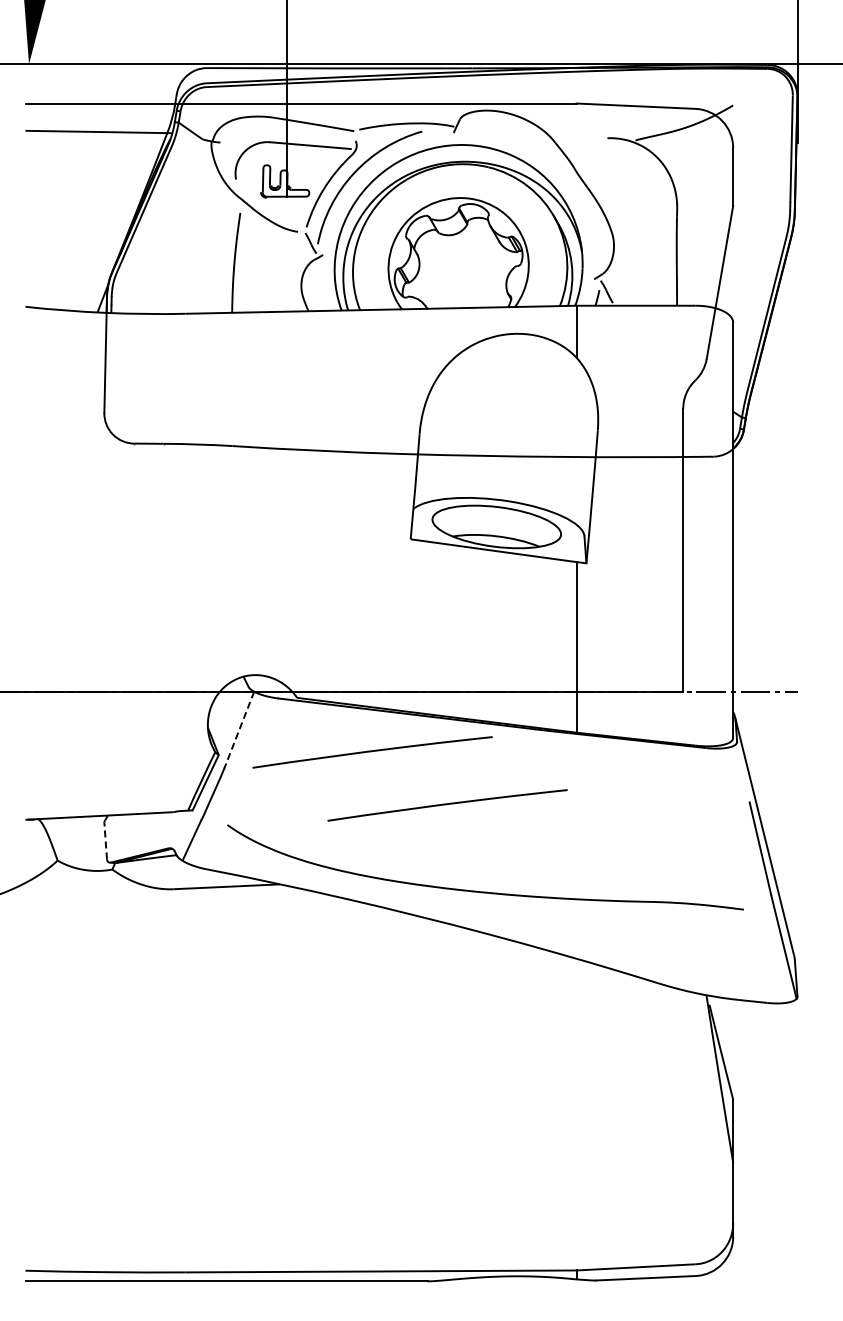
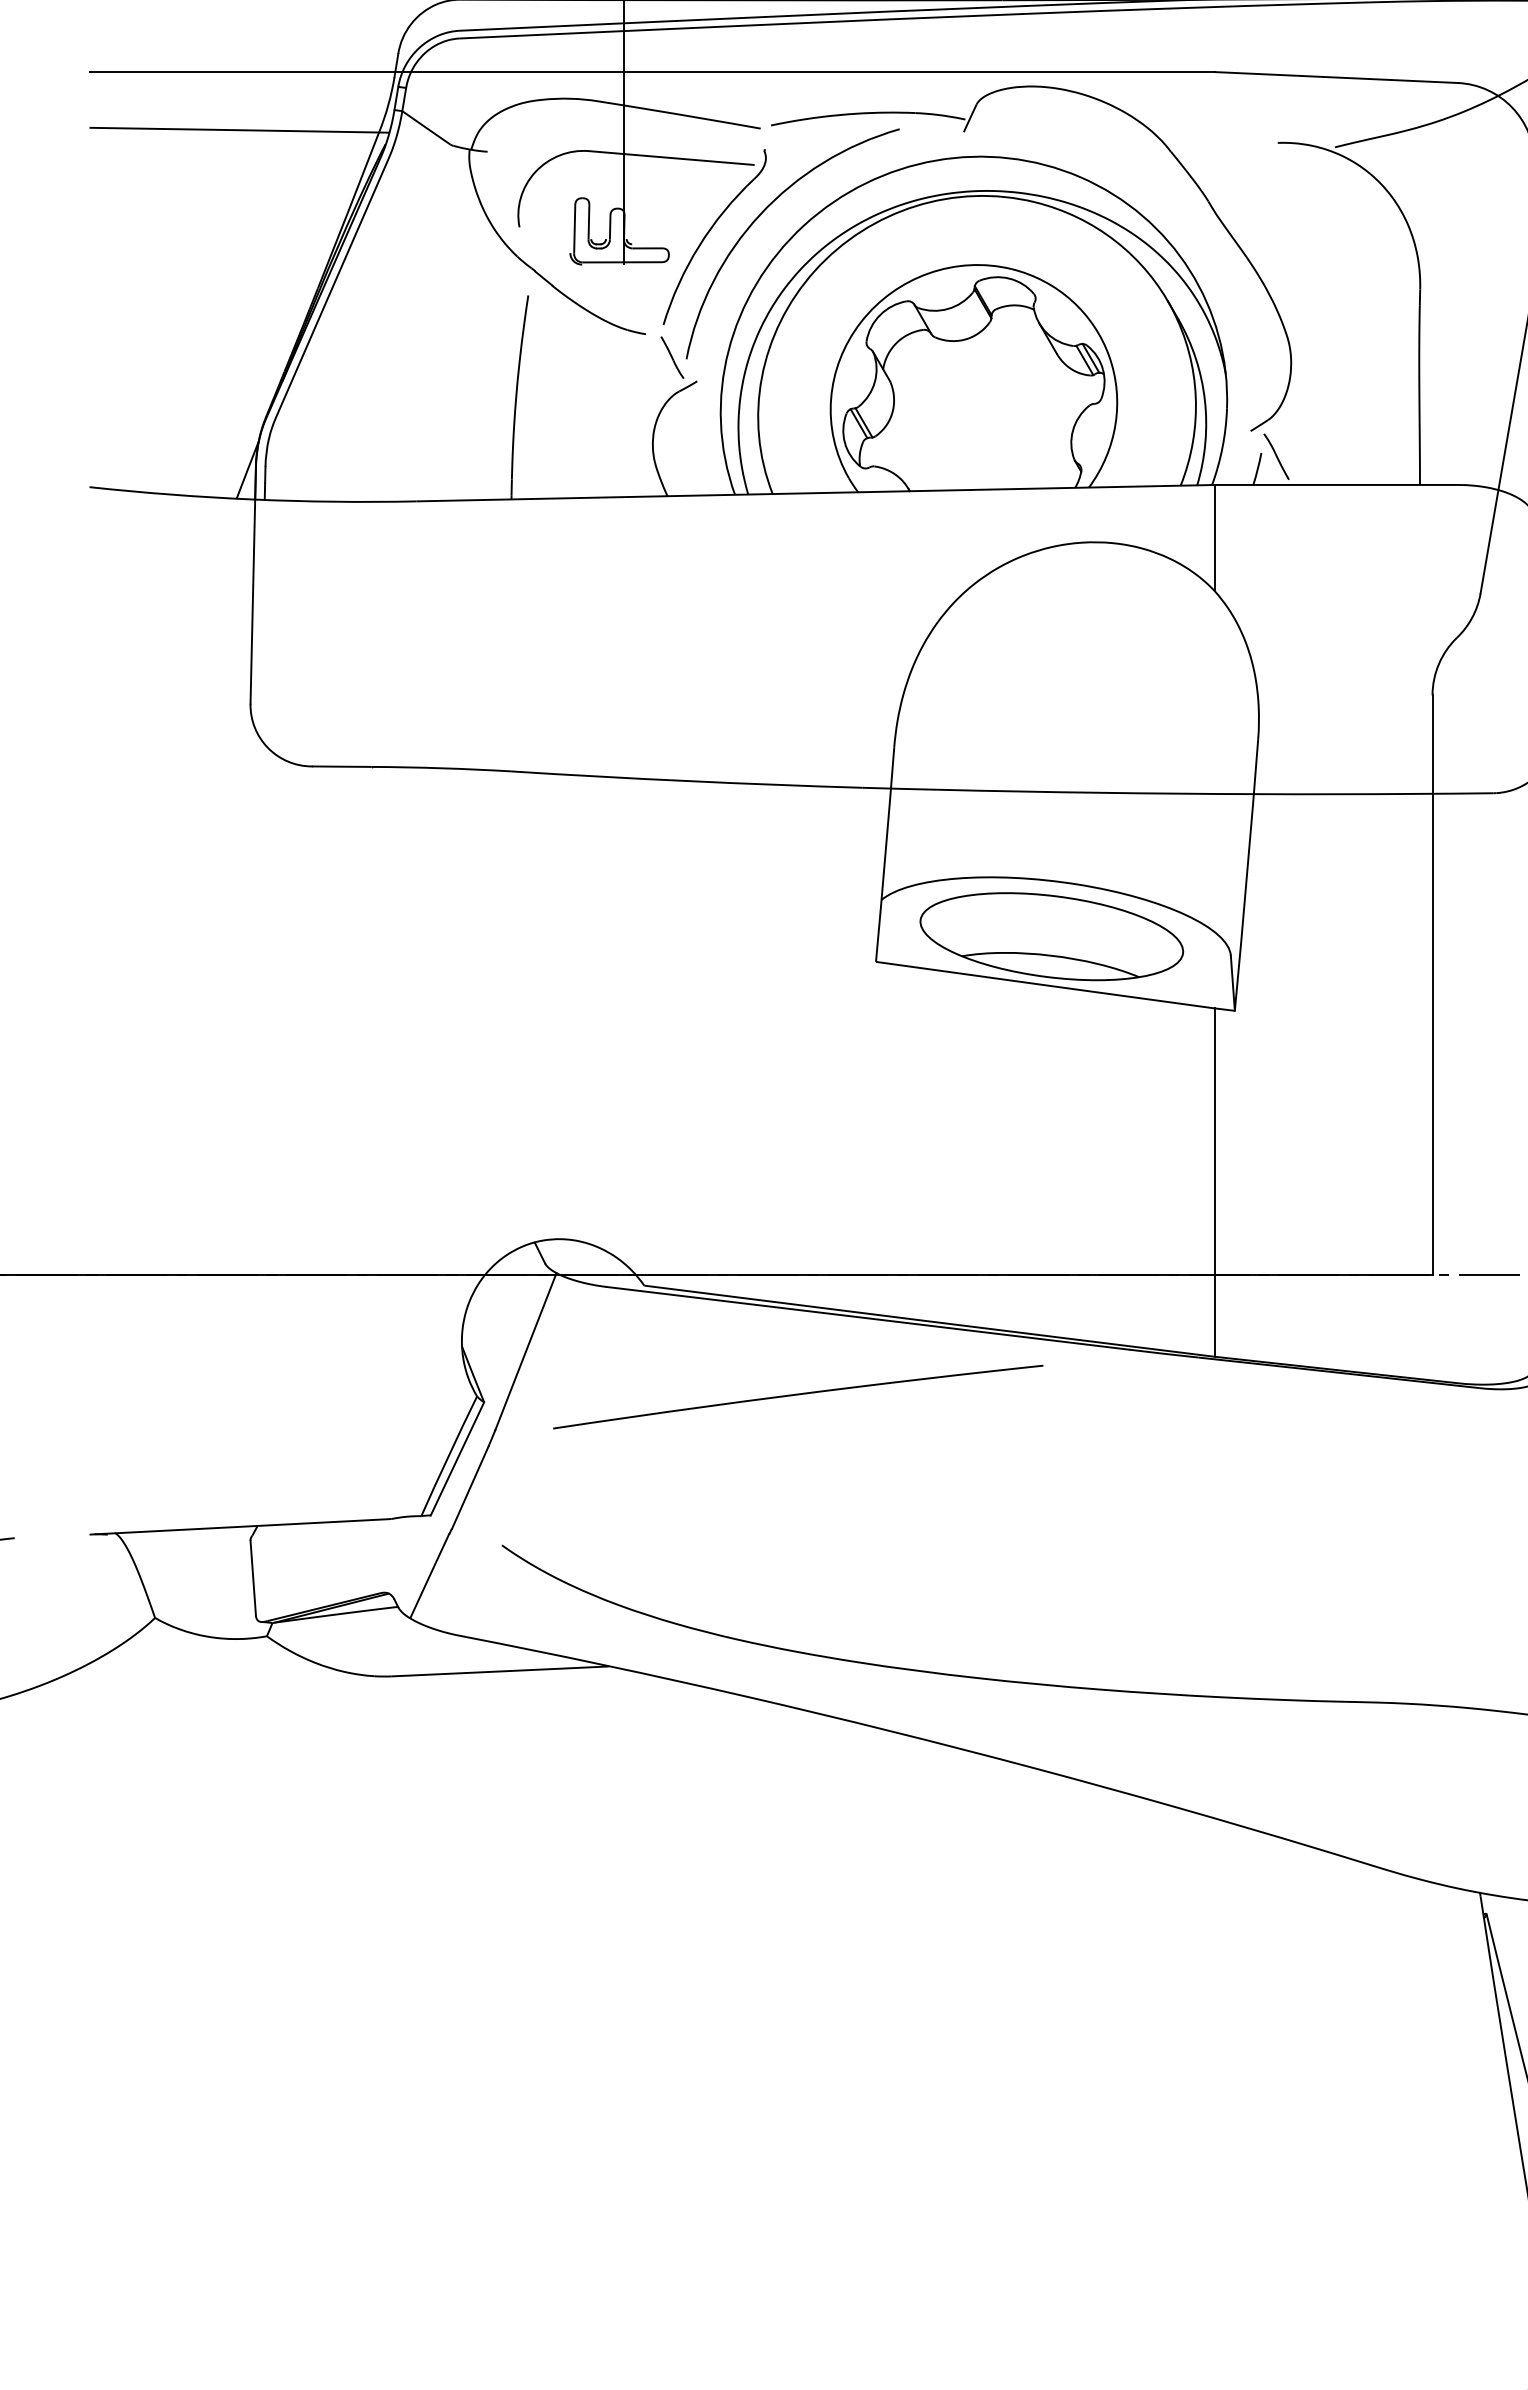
line: (239, 730) -> (526, 1352), dashed -> solid
curve: (447, 804) -> (951, 1503), removed
line: (105, 840) -> (252, 1576), dashed -> solid

